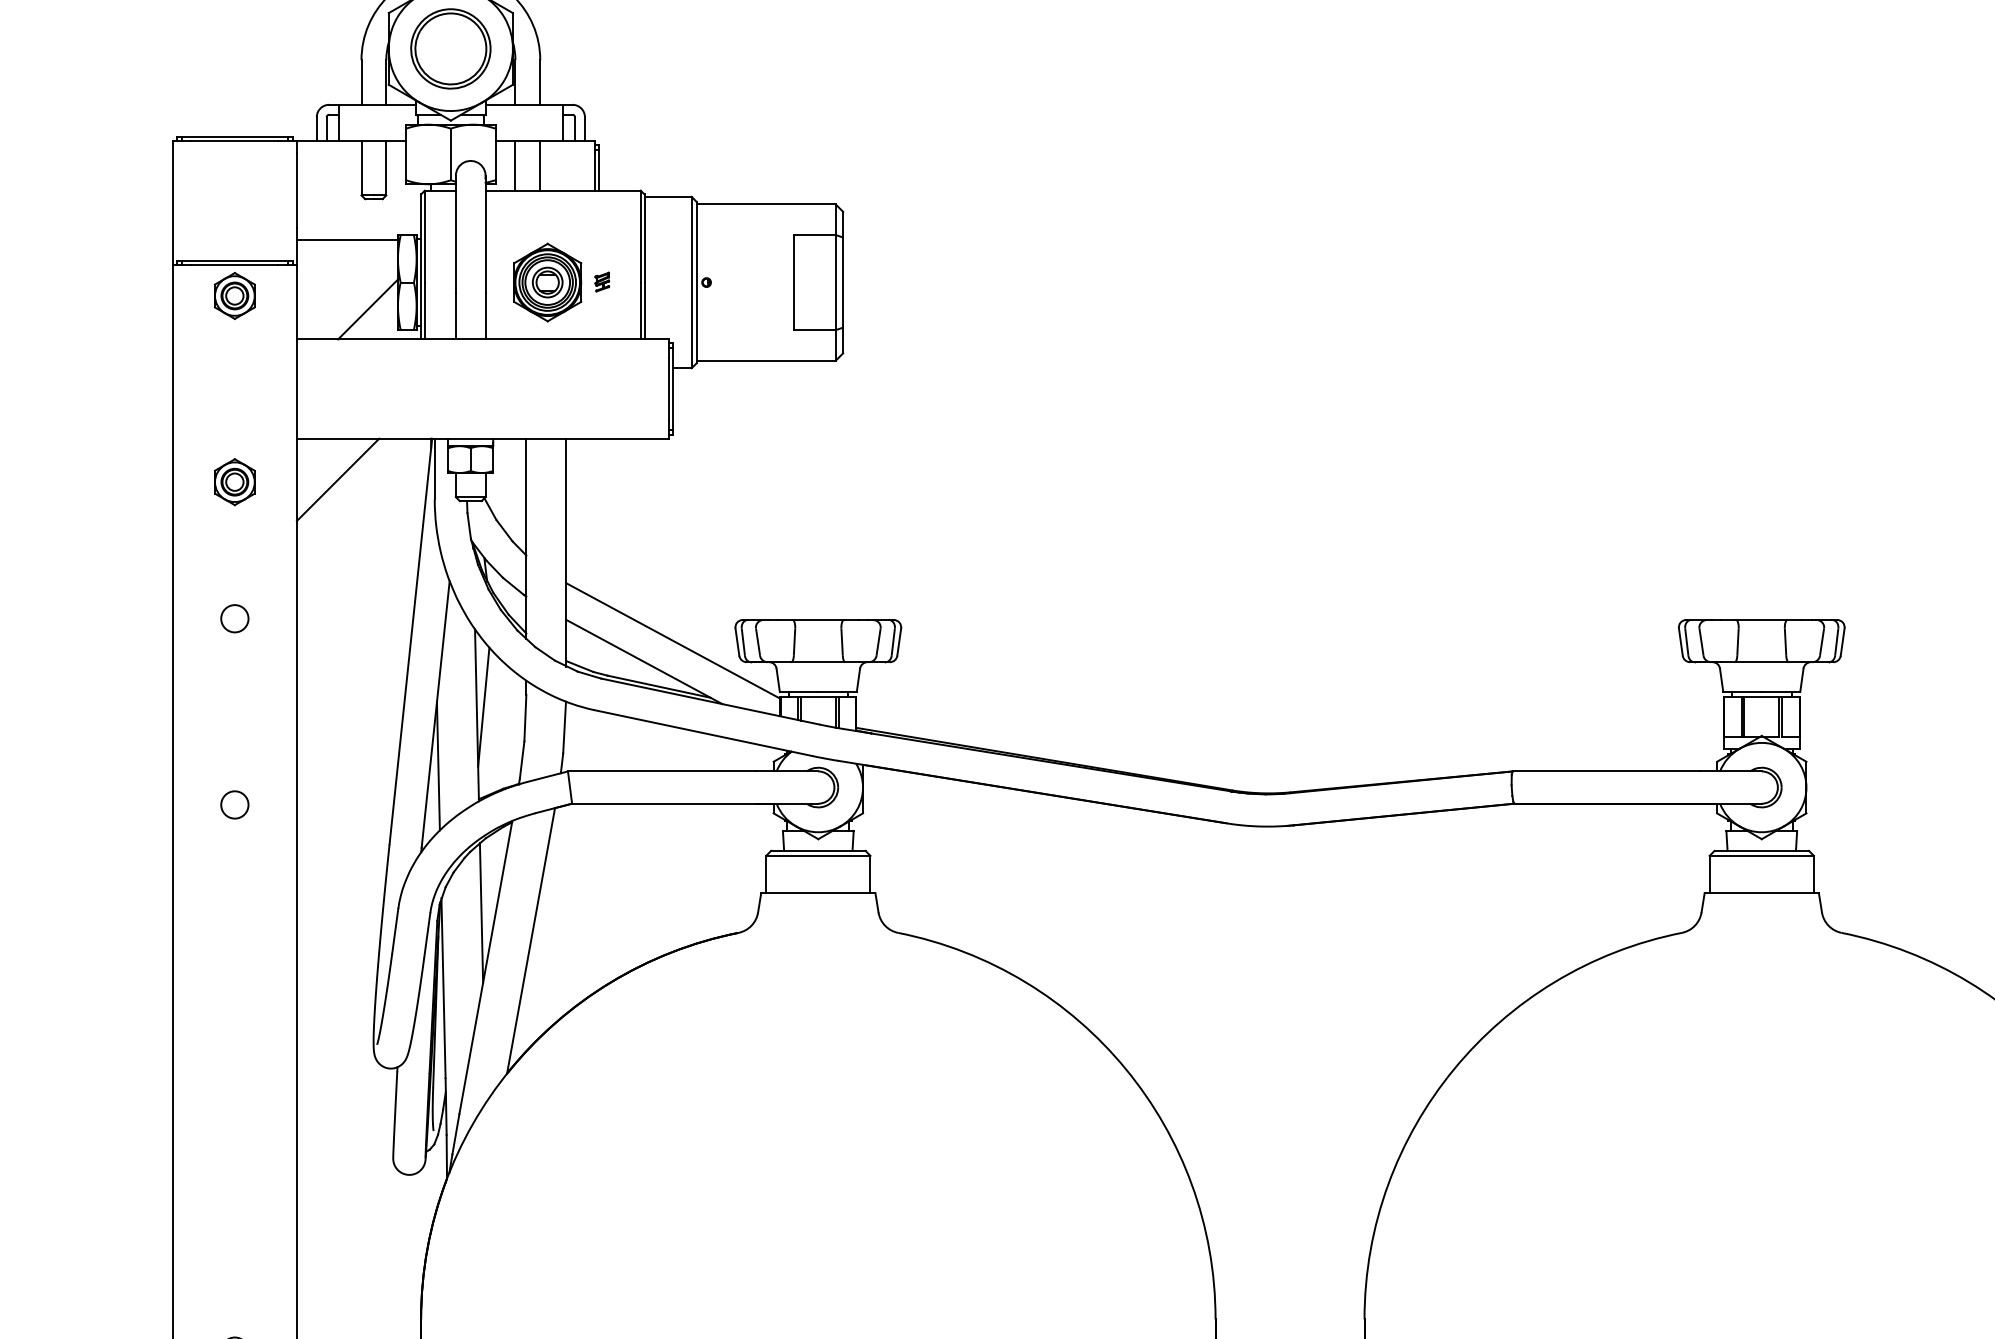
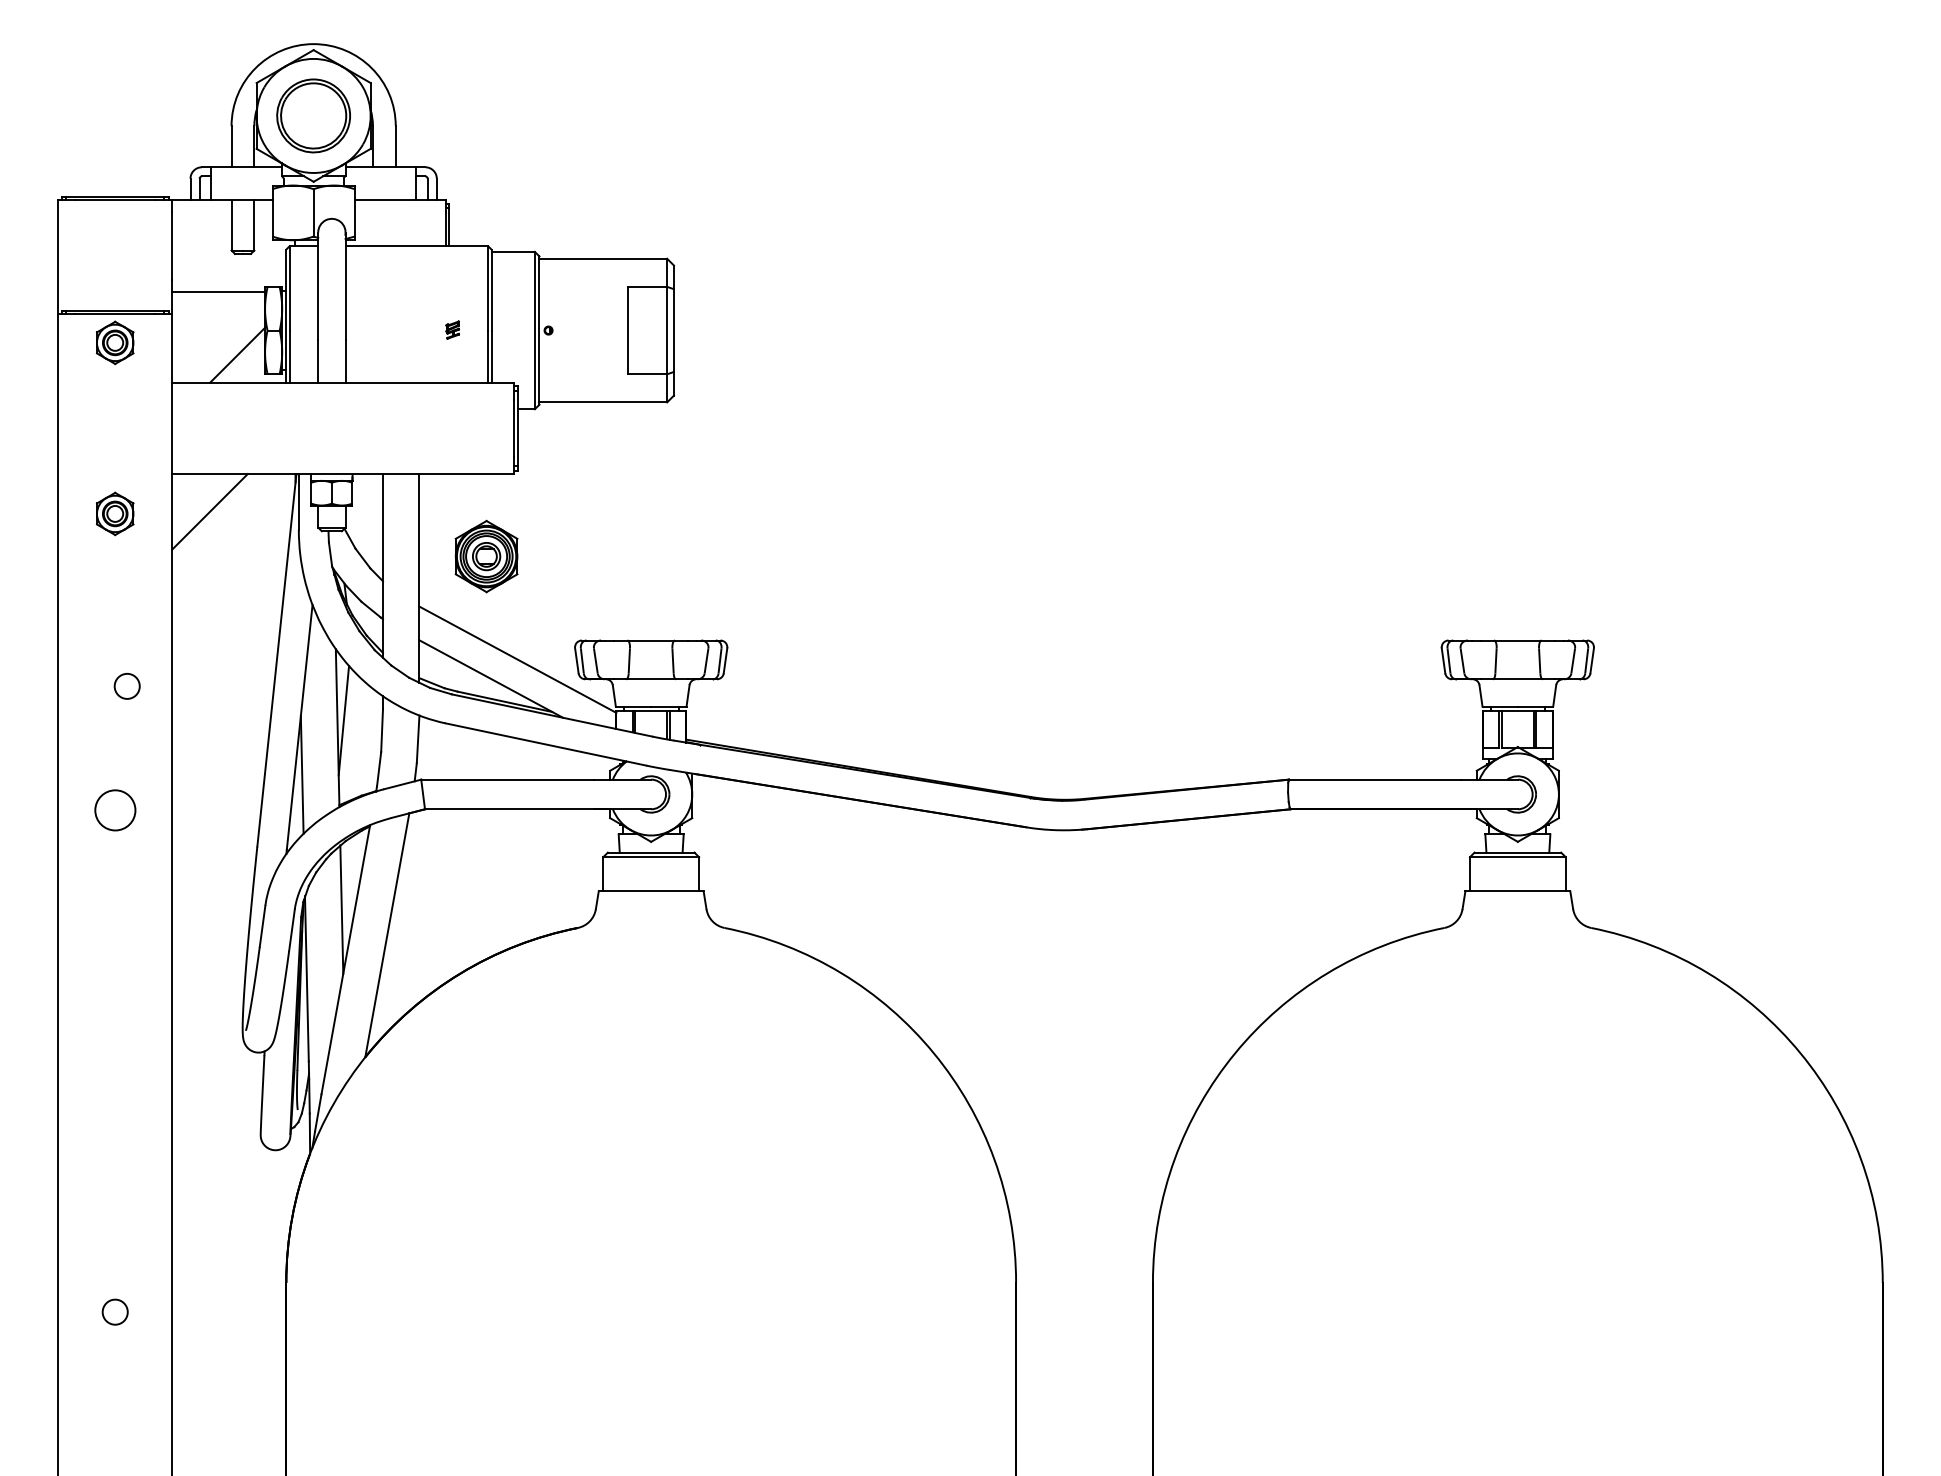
line: (514, 166) -> (372, 223), removed
line: (539, 166) -> (395, 223), removed
part: (547, 282) -> (486, 556), moved
circle: (234, 618) -> (126, 686), moved
circle: (234, 805) -> (114, 810), size x1.6

